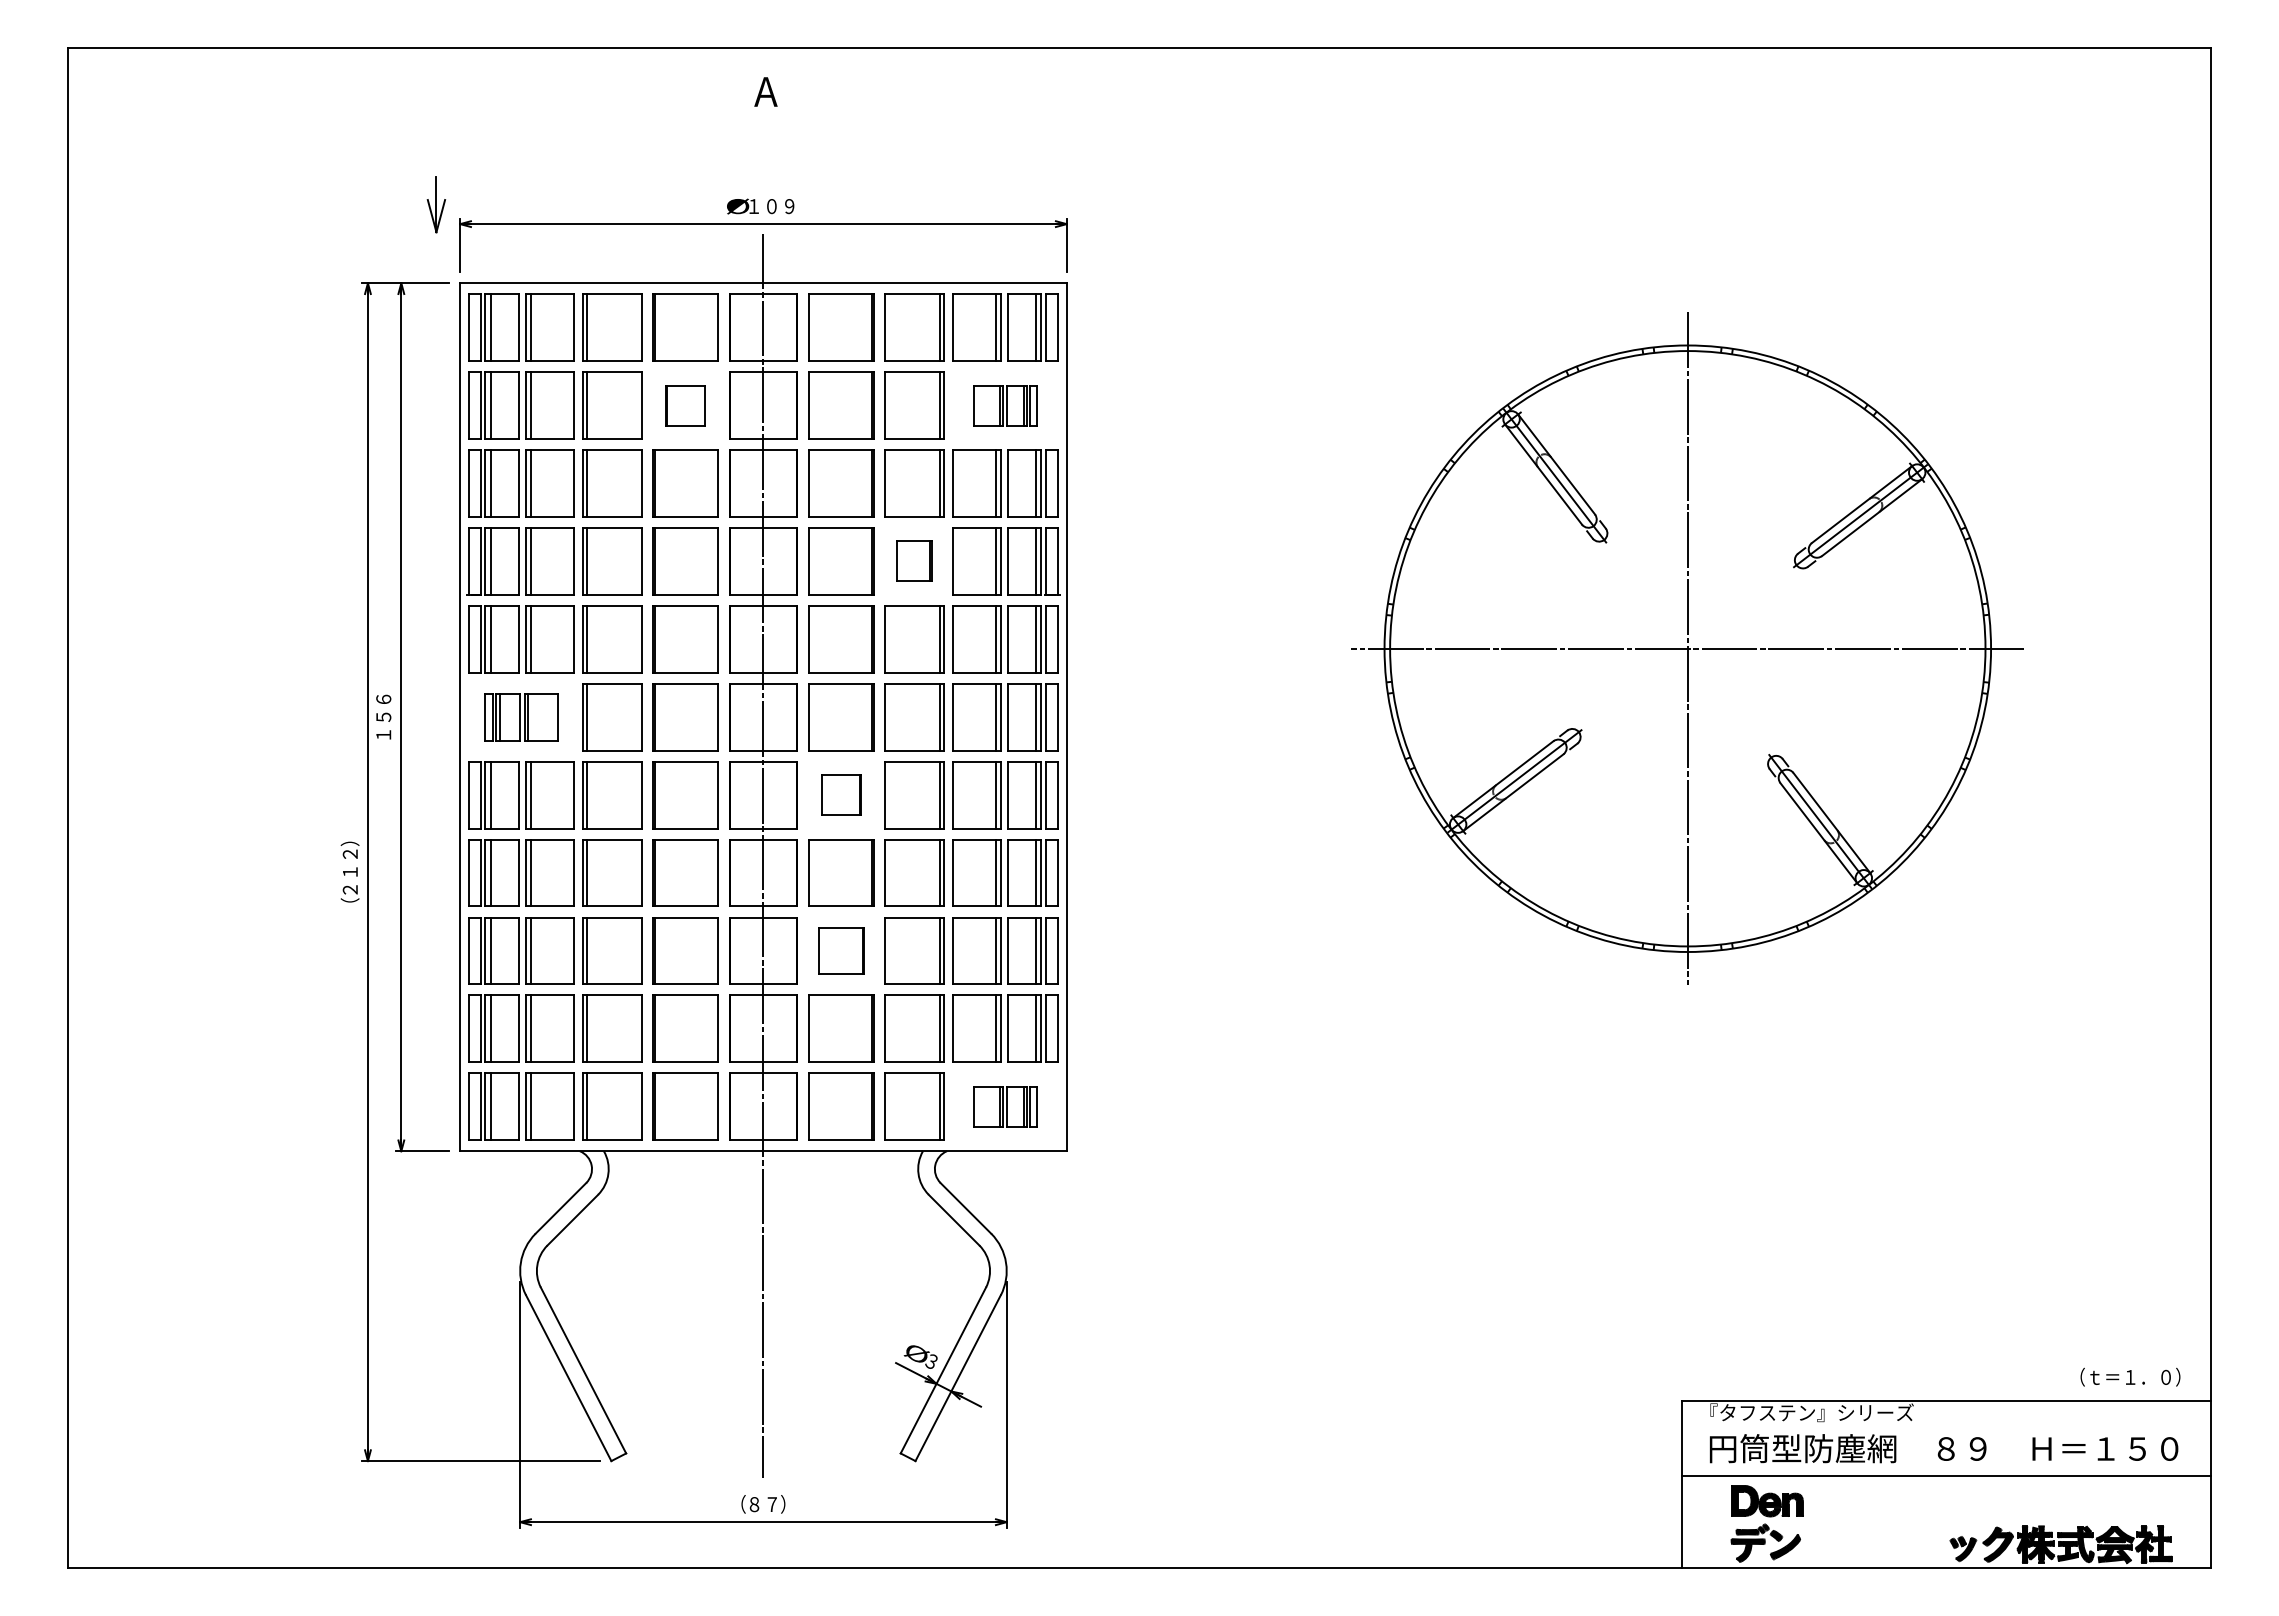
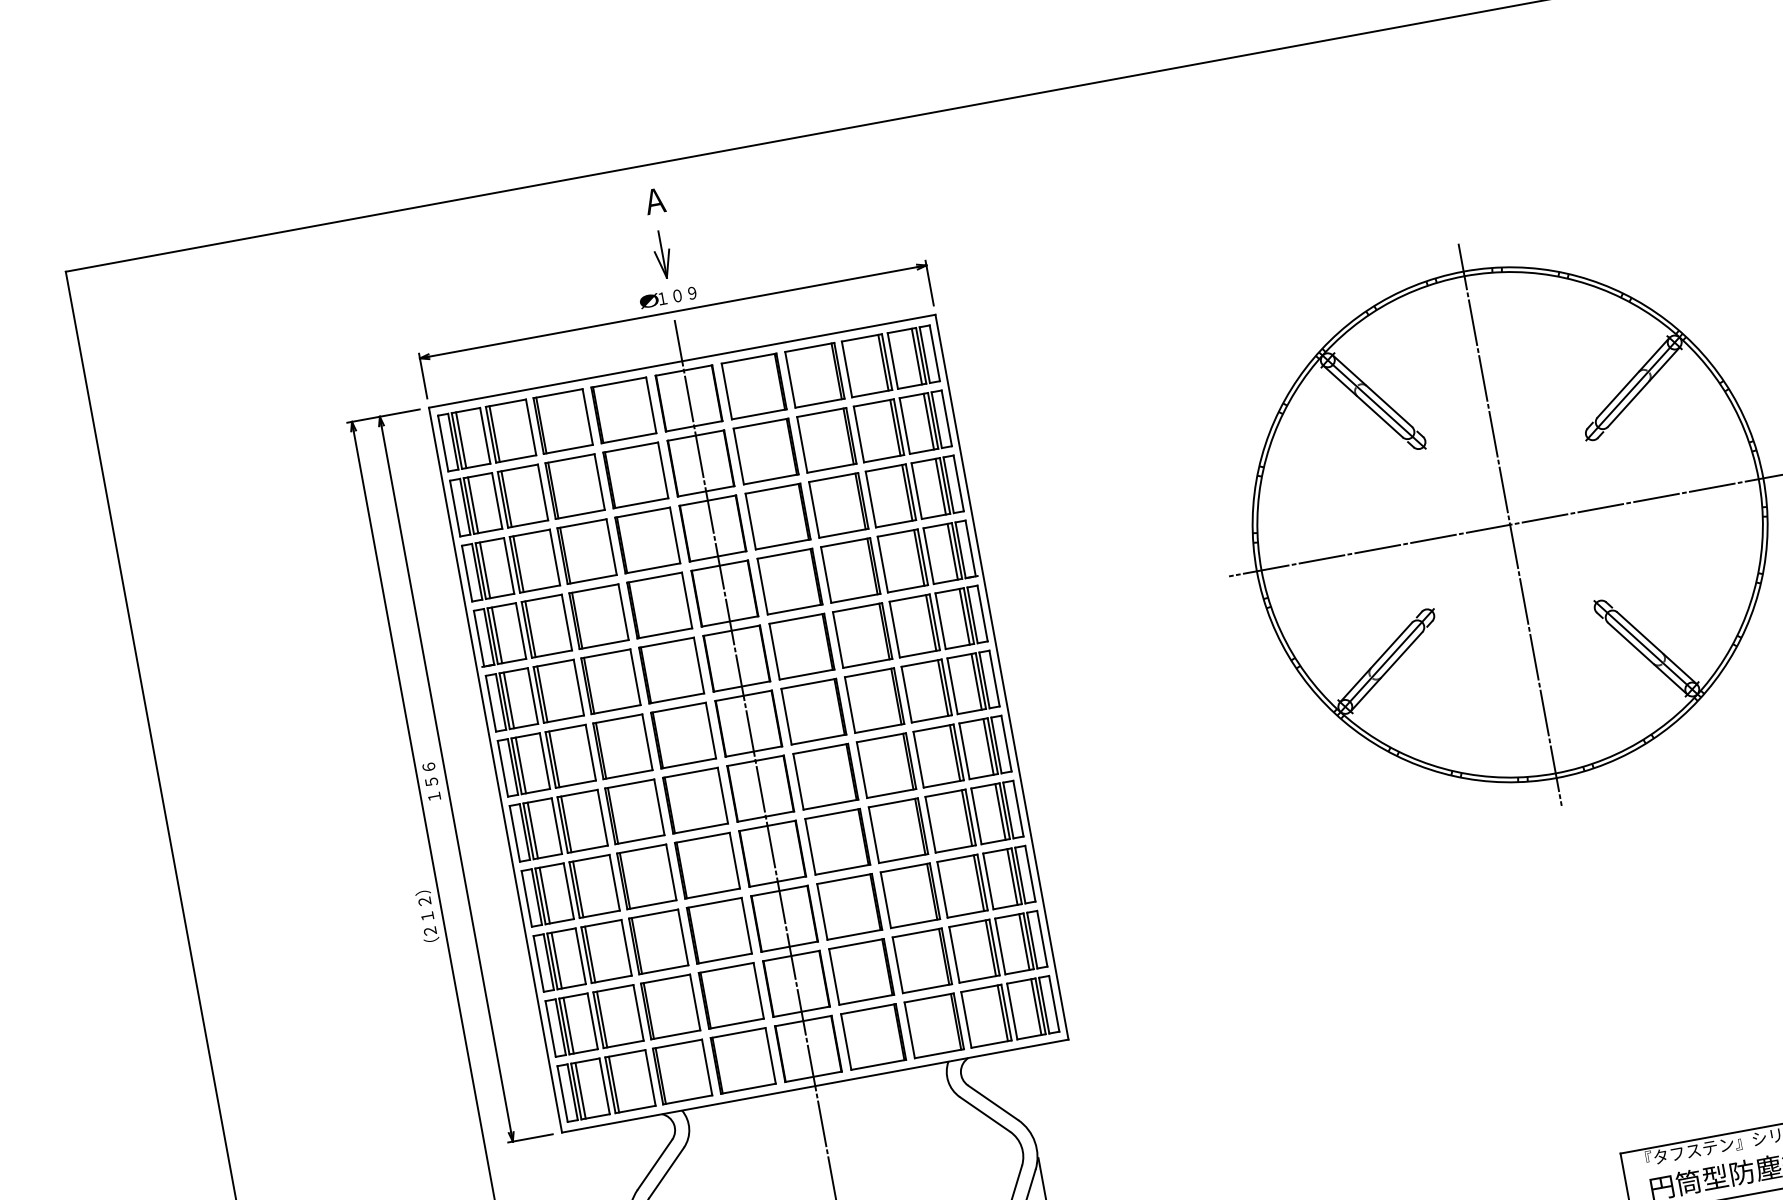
part: (436, 204) -> (662, 254), moved
part: (685, 405) -> (635, 475), size x1.67
part: (1005, 405) -> (903, 426), size x1.67
part: (914, 561) -> (851, 570), size x1.67
part: (521, 717) -> (546, 760), size x1.43
part: (841, 795) -> (825, 777), size x1.67
part: (841, 950) -> (849, 906), size x1.43
part: (1005, 1106) -> (1010, 1011), size x1.67

